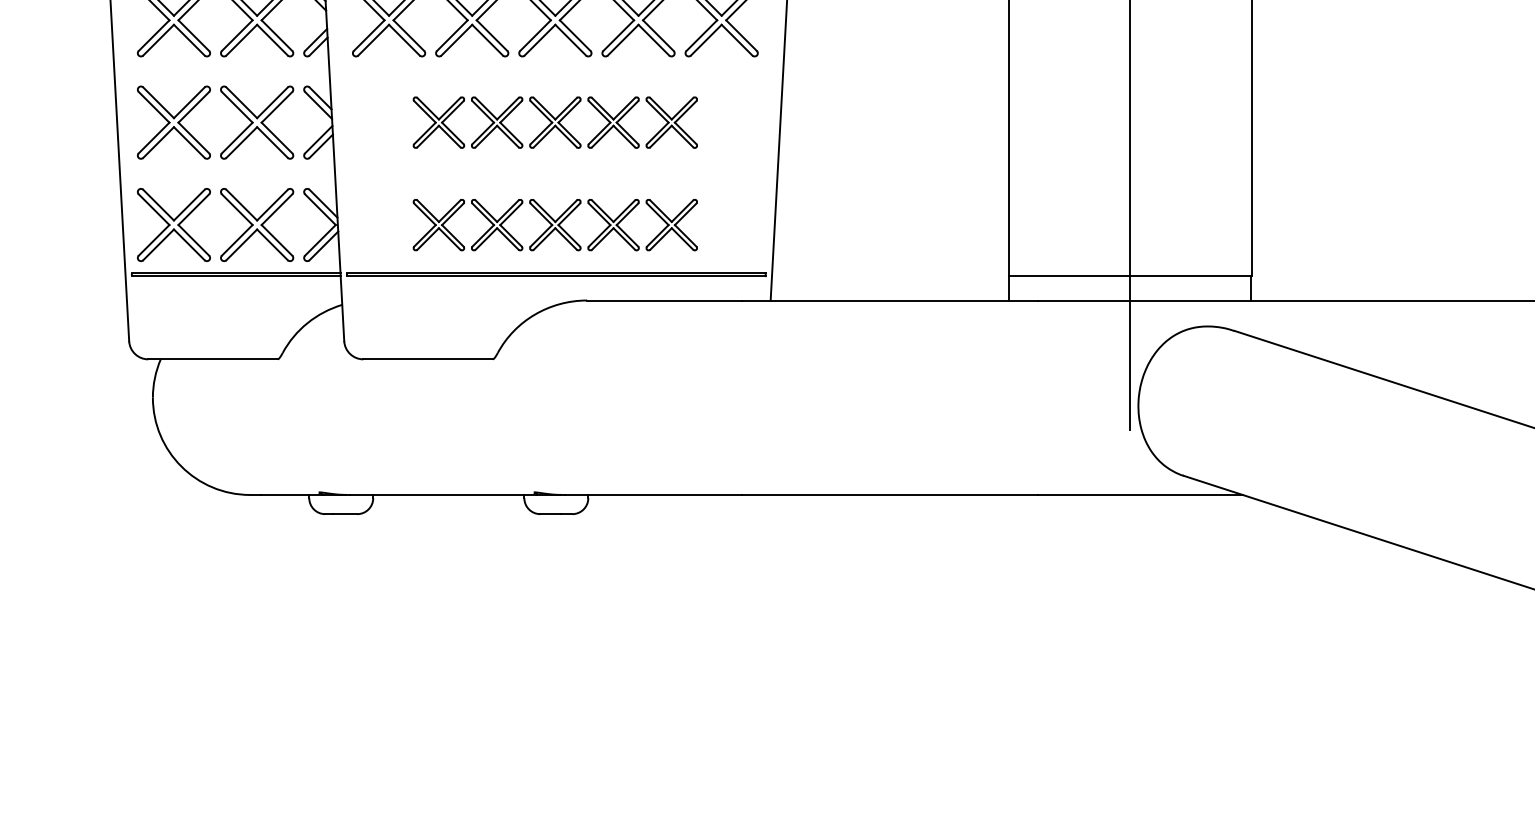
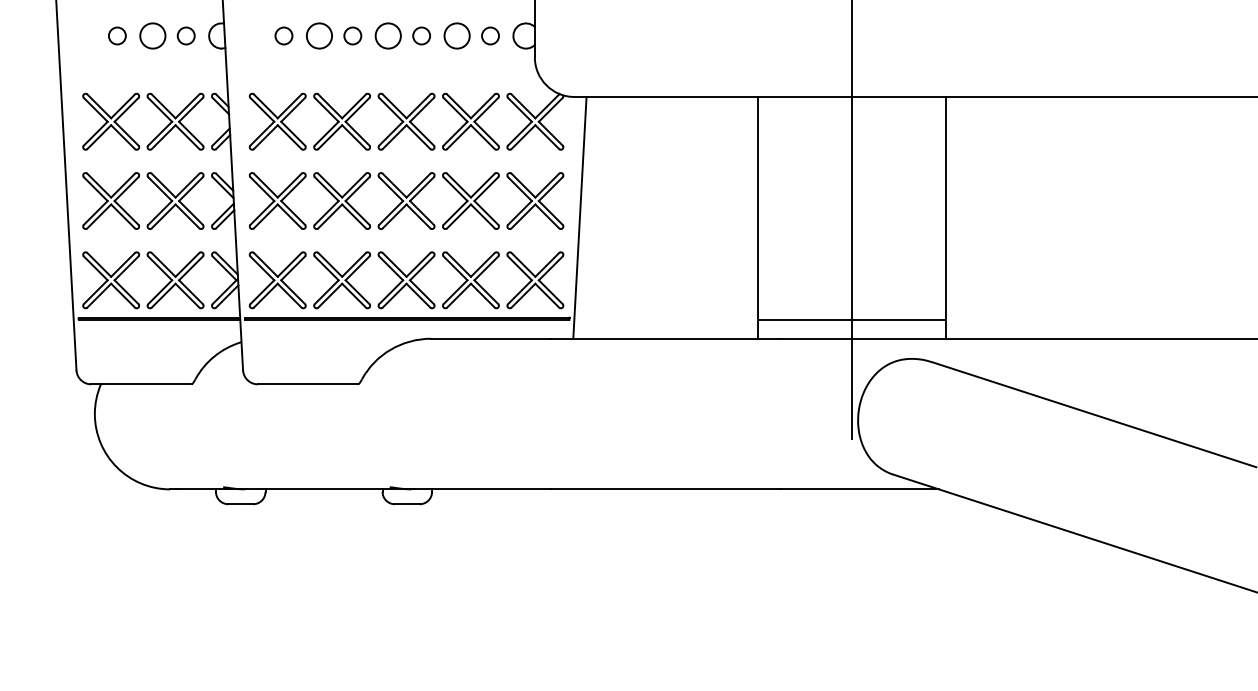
part: (555, 121) -> (406, 200), size x1.43
part: (555, 225) -> (406, 280), size x1.43

